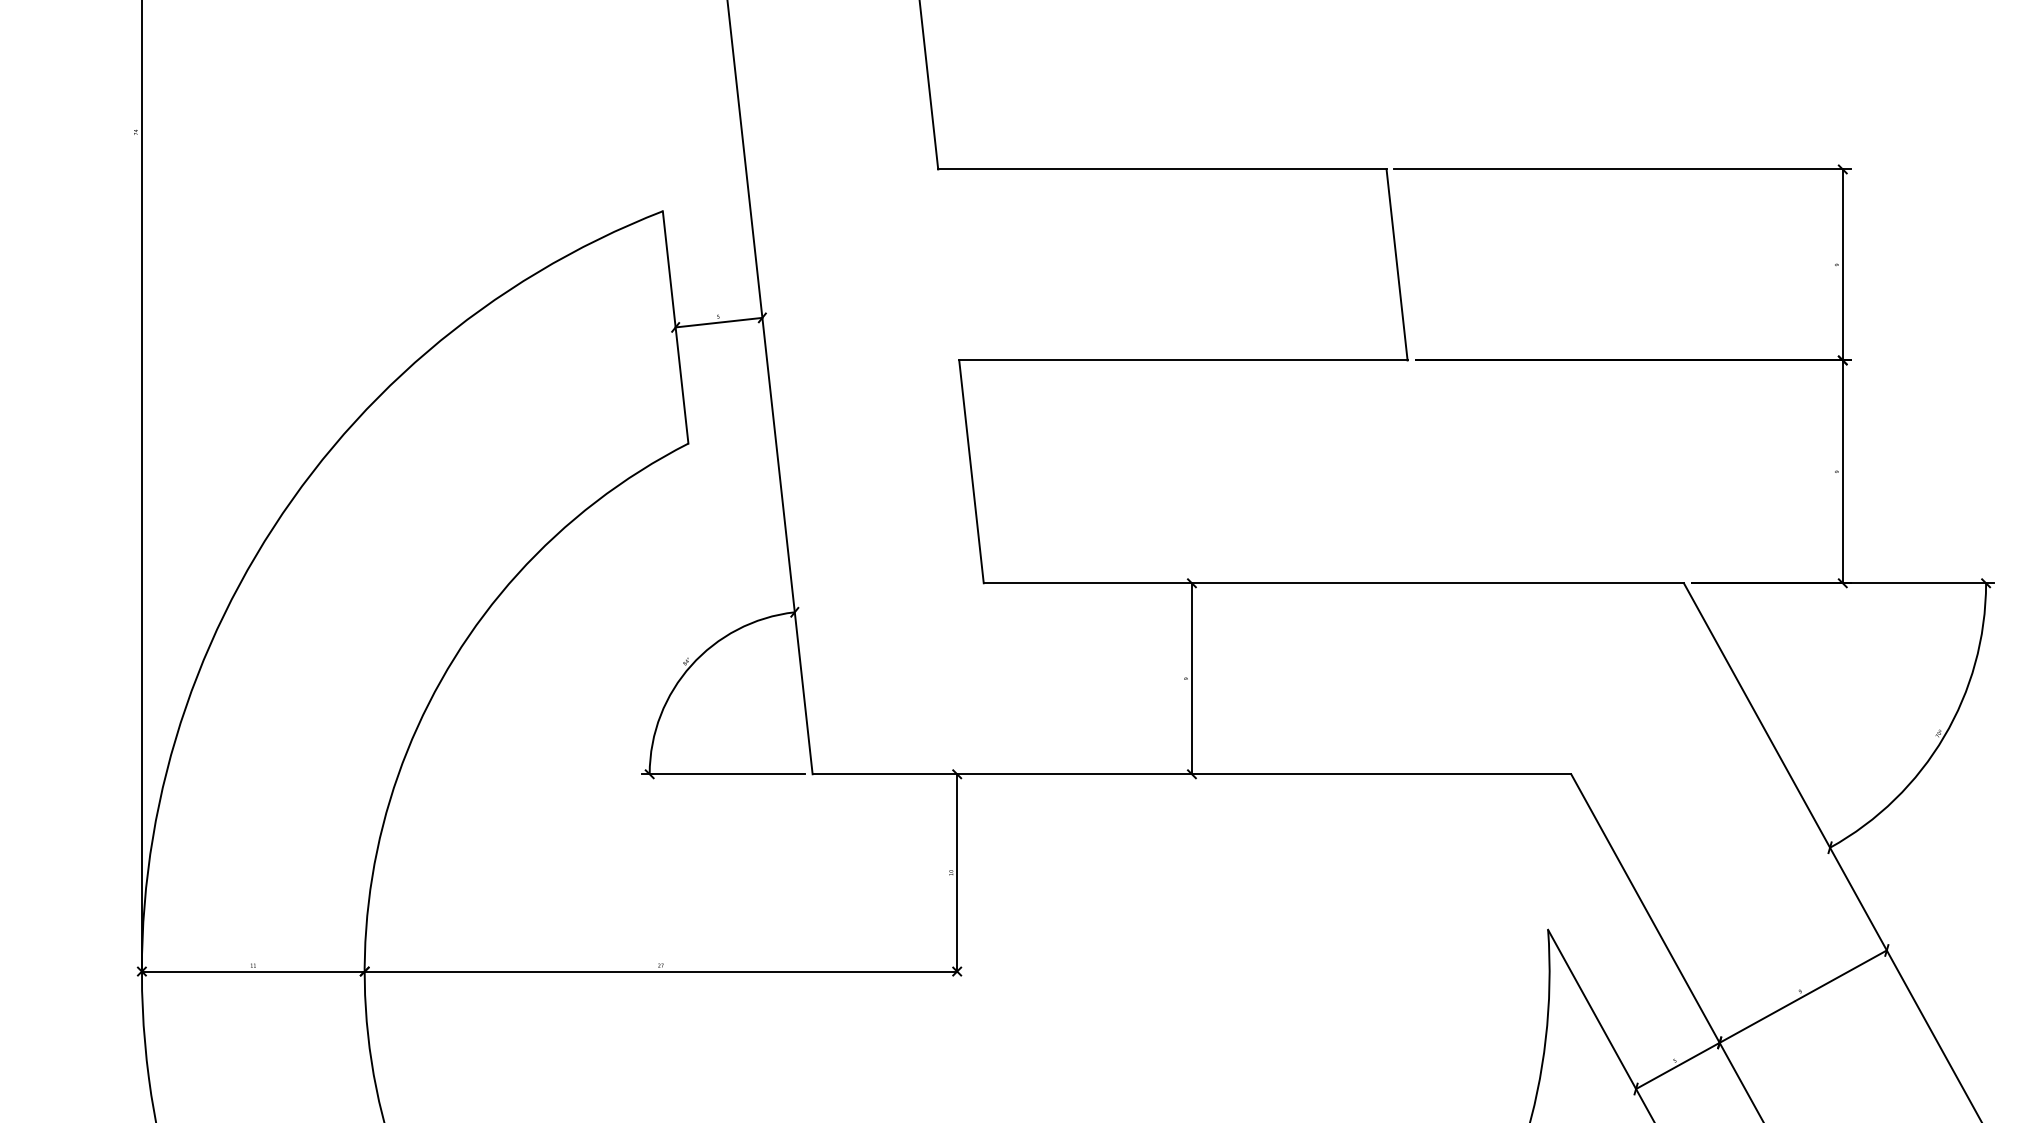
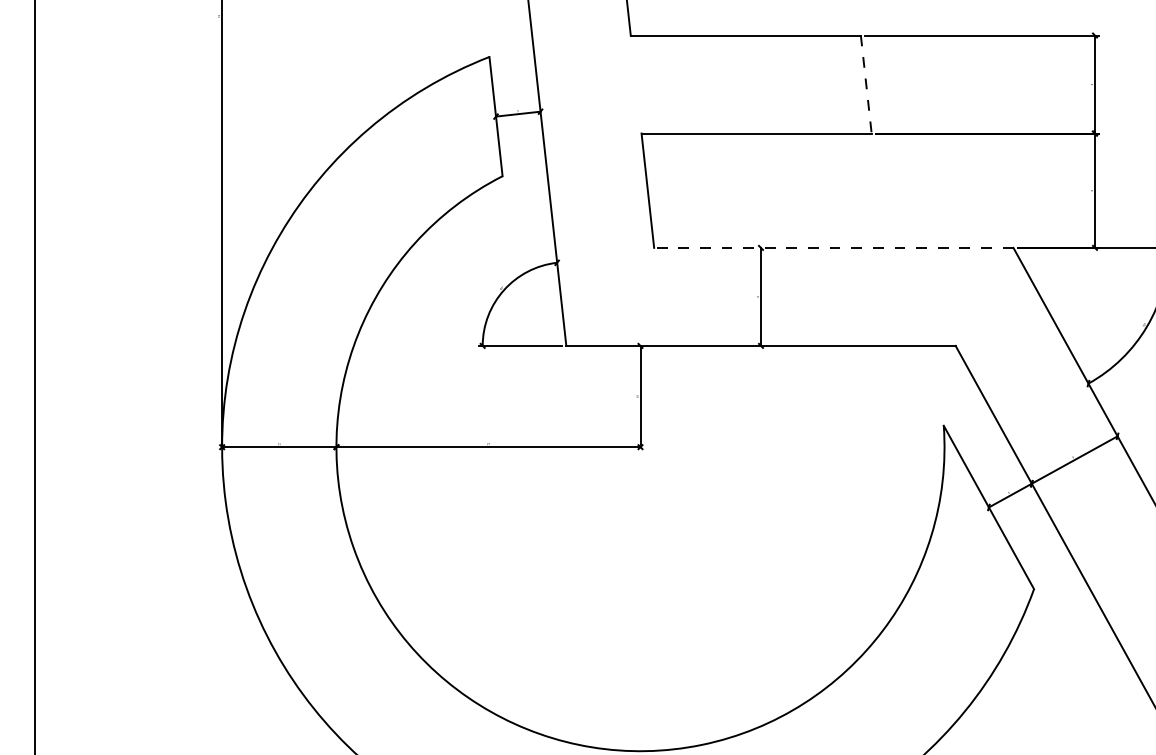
line: (1397, 266) -> (866, 85), solid -> dashed
line: (1333, 582) -> (833, 247), solid -> dashed

